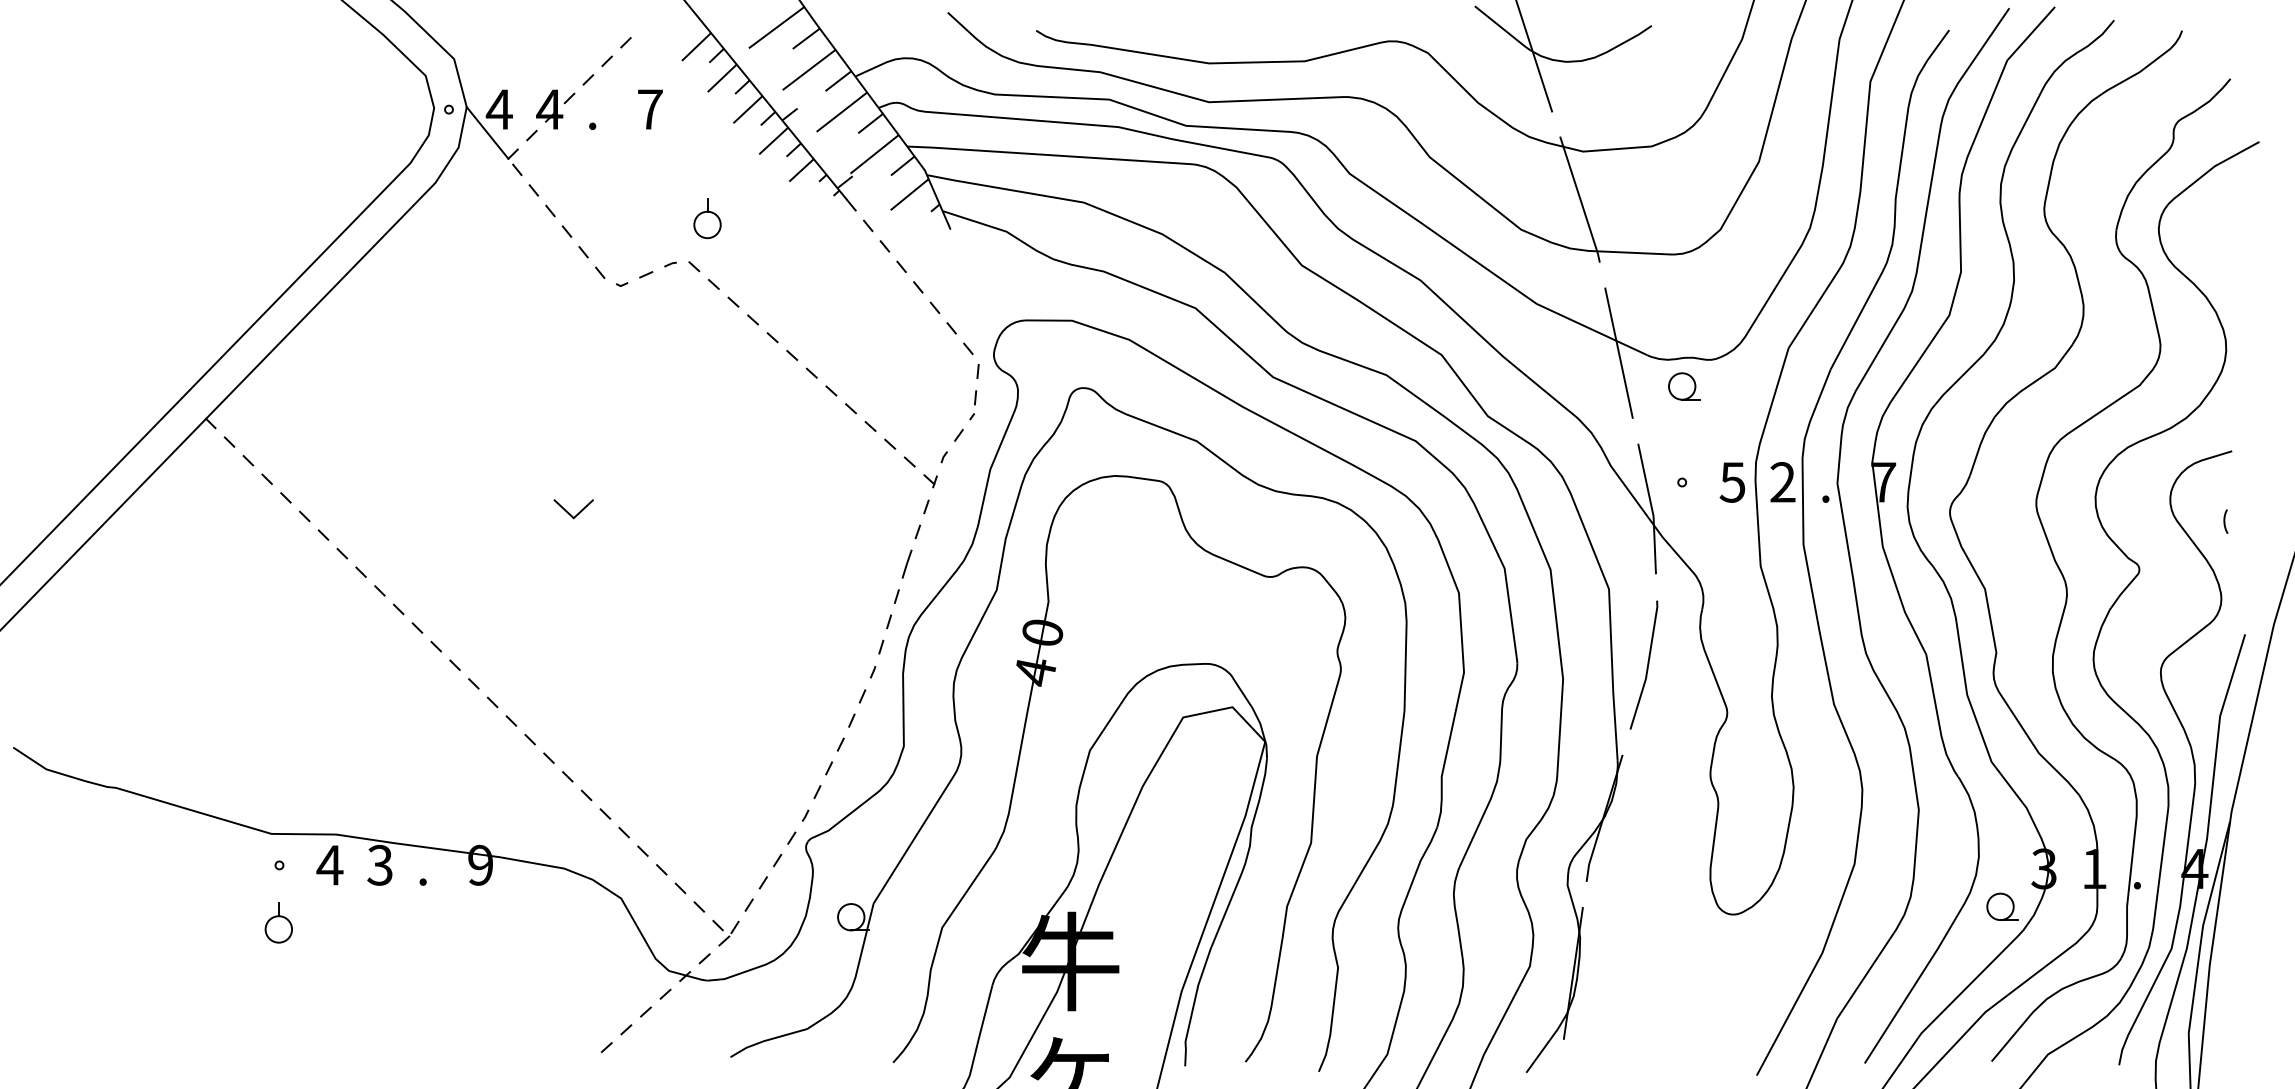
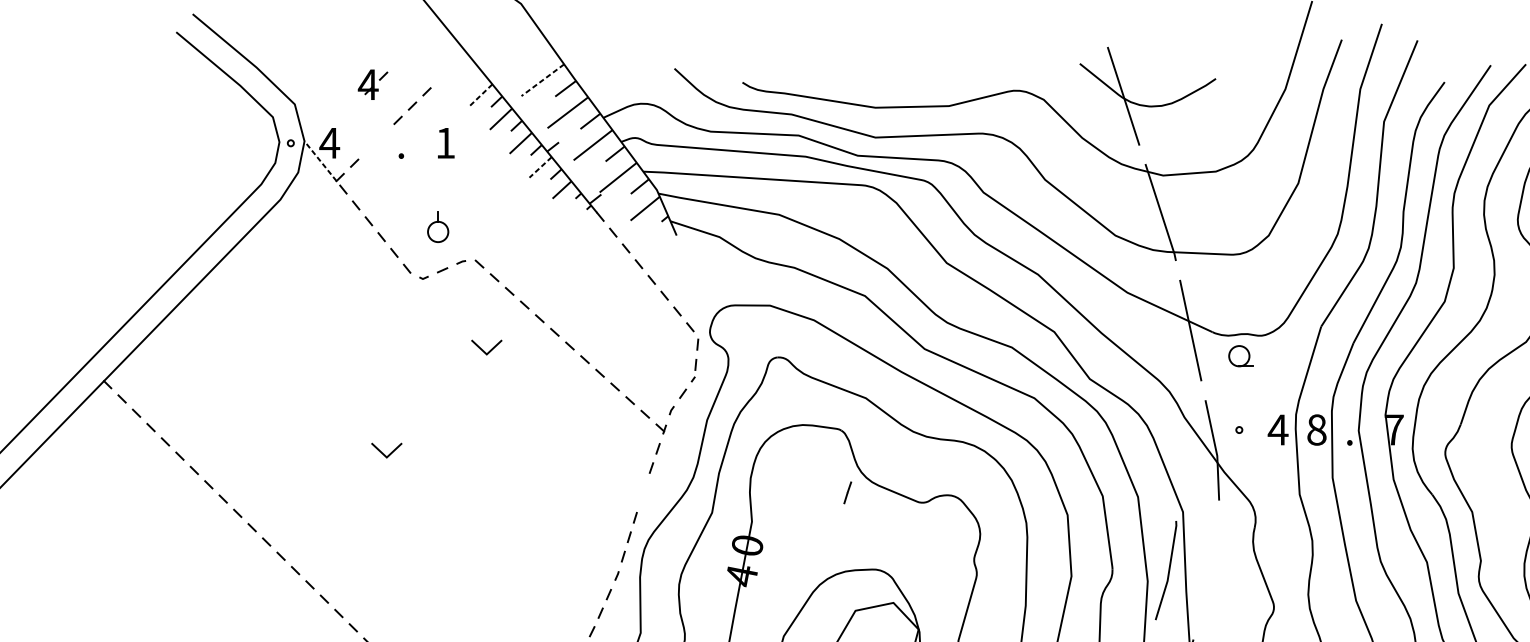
line: (776, 27) -> (542, 80), solid -> dashed
line: (696, 47) -> (481, 95), solid -> dashed
part: (555, 109) -> (372, 84), moved
text: (650, 109) -> (445, 143), 7 -> 1
line: (487, 132) -> (320, 160), solid -> dashed
line: (773, 141) -> (540, 167), solid -> dashed
part: (707, 218) -> (438, 227), moved
line: (699, 378) -> (483, 350), added
text: (1732, 482) -> (1278, 430), 5 -> 4
text: (1782, 482) -> (1316, 430), 2 -> 8
line: (906, 563) -> (847, 492), moved
line: (1647, 664) -> (1168, 570), moved

